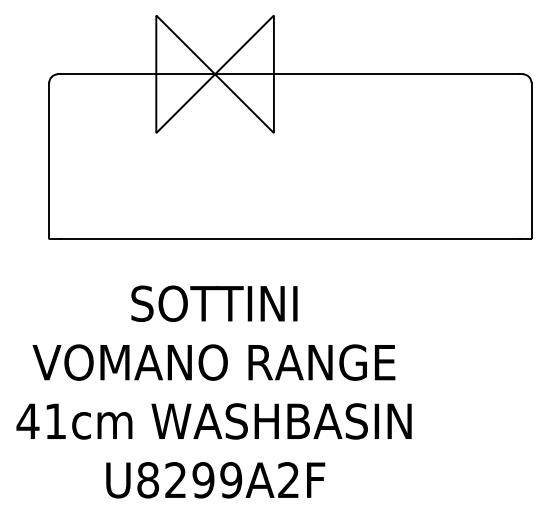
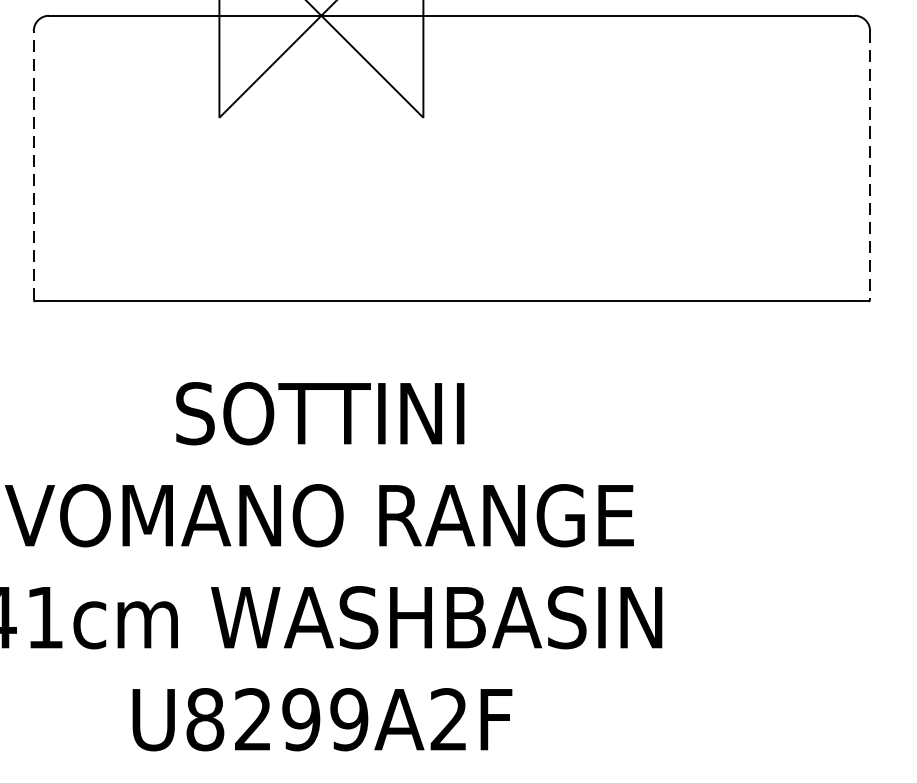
line: (49, 160) -> (34, 165), solid -> dashed
line: (531, 160) -> (869, 165), solid -> dashed

